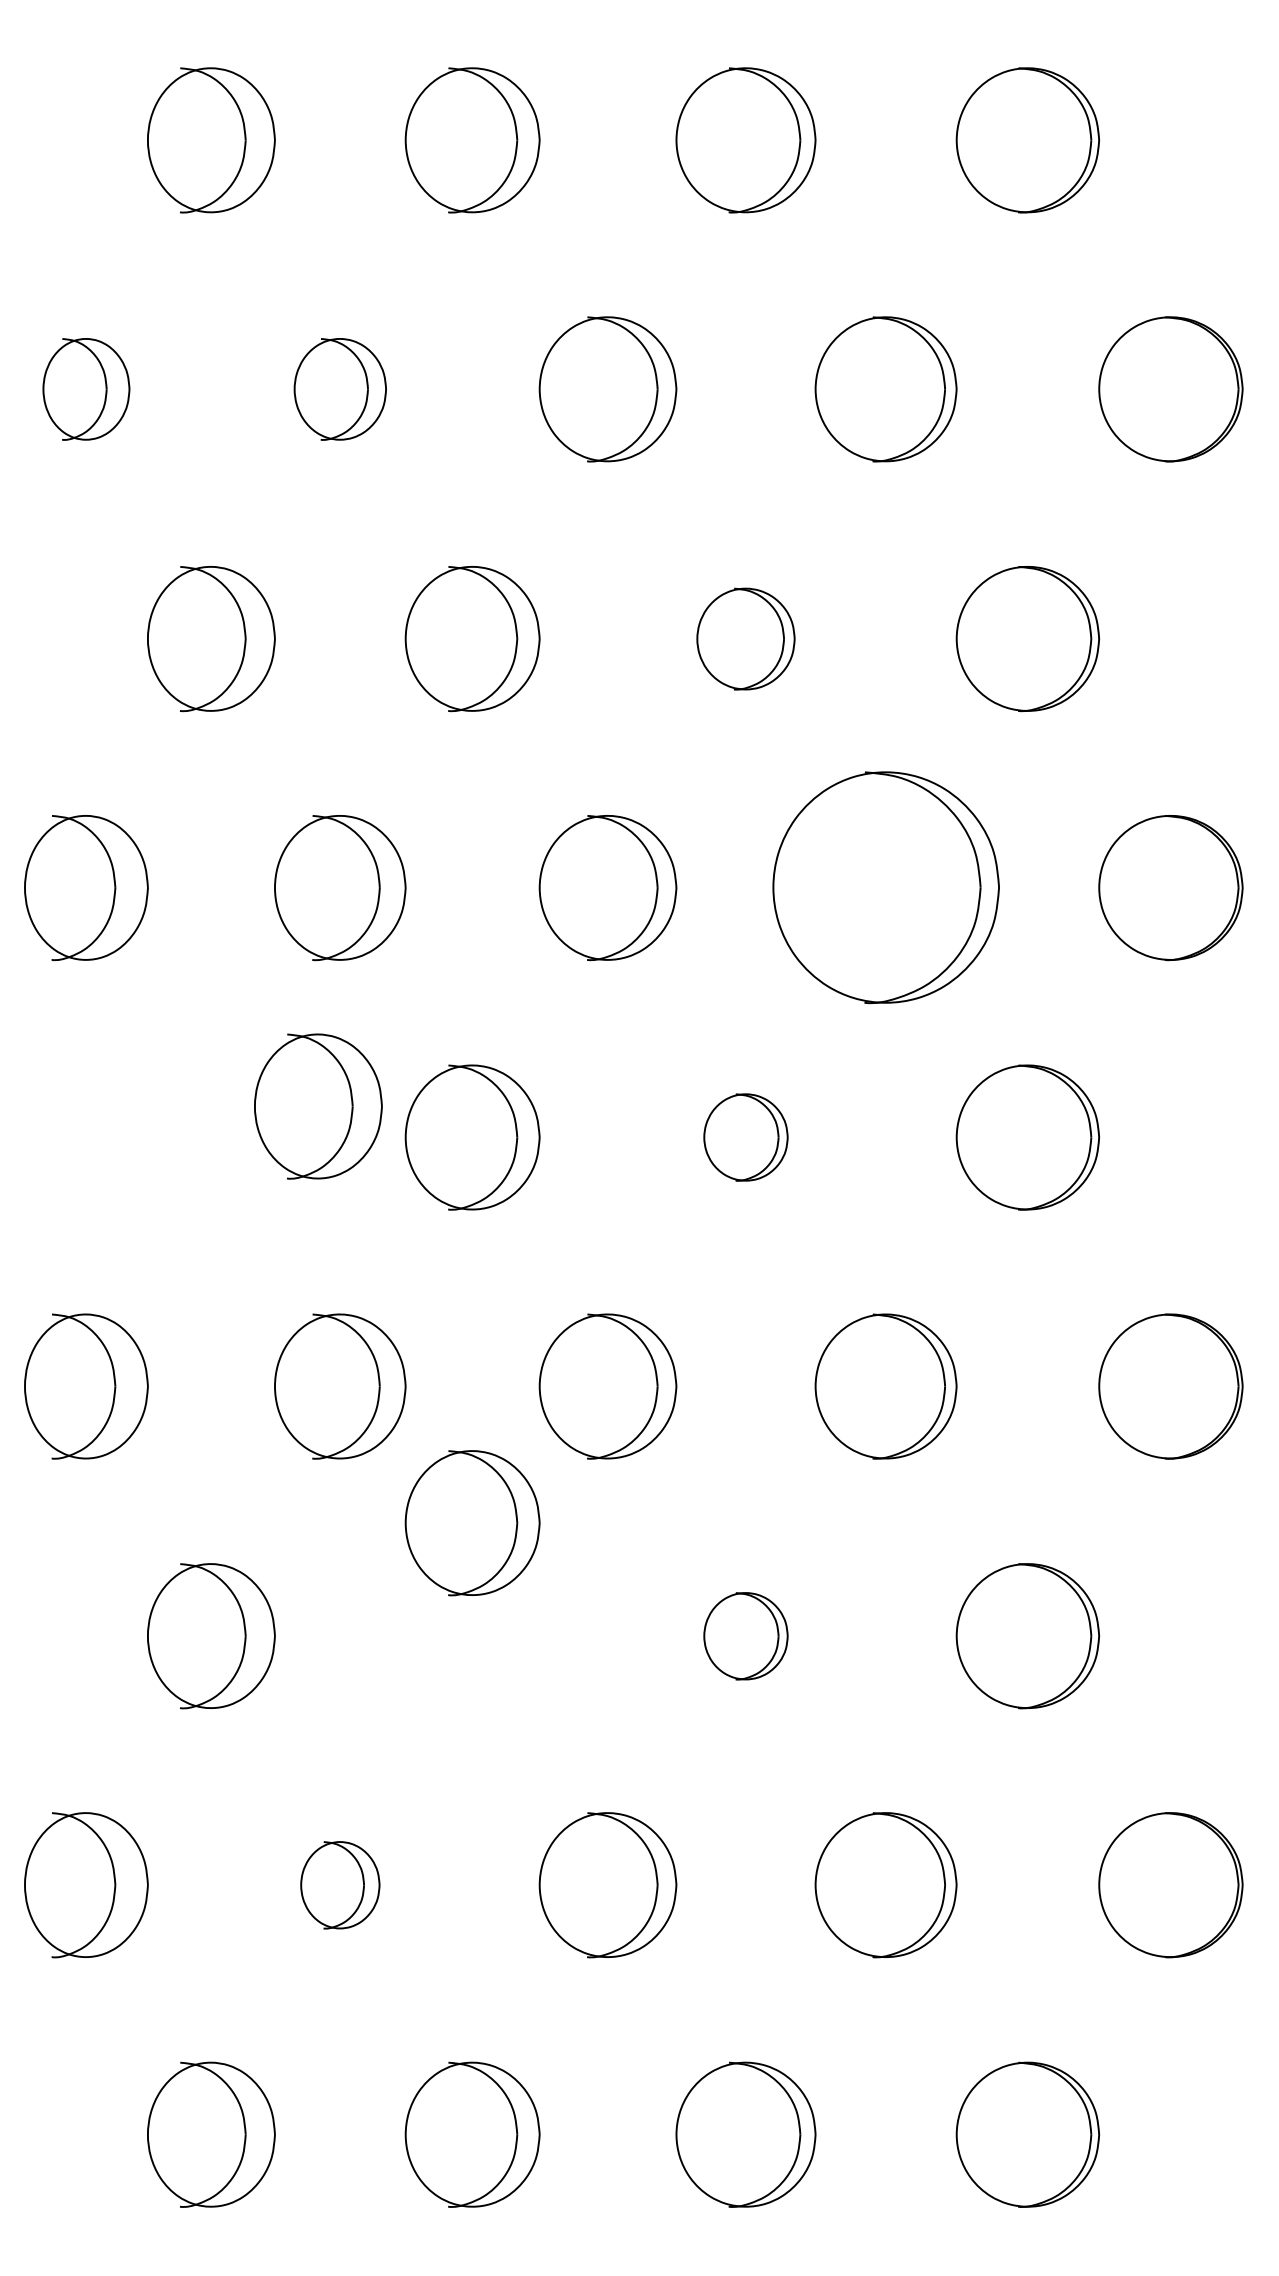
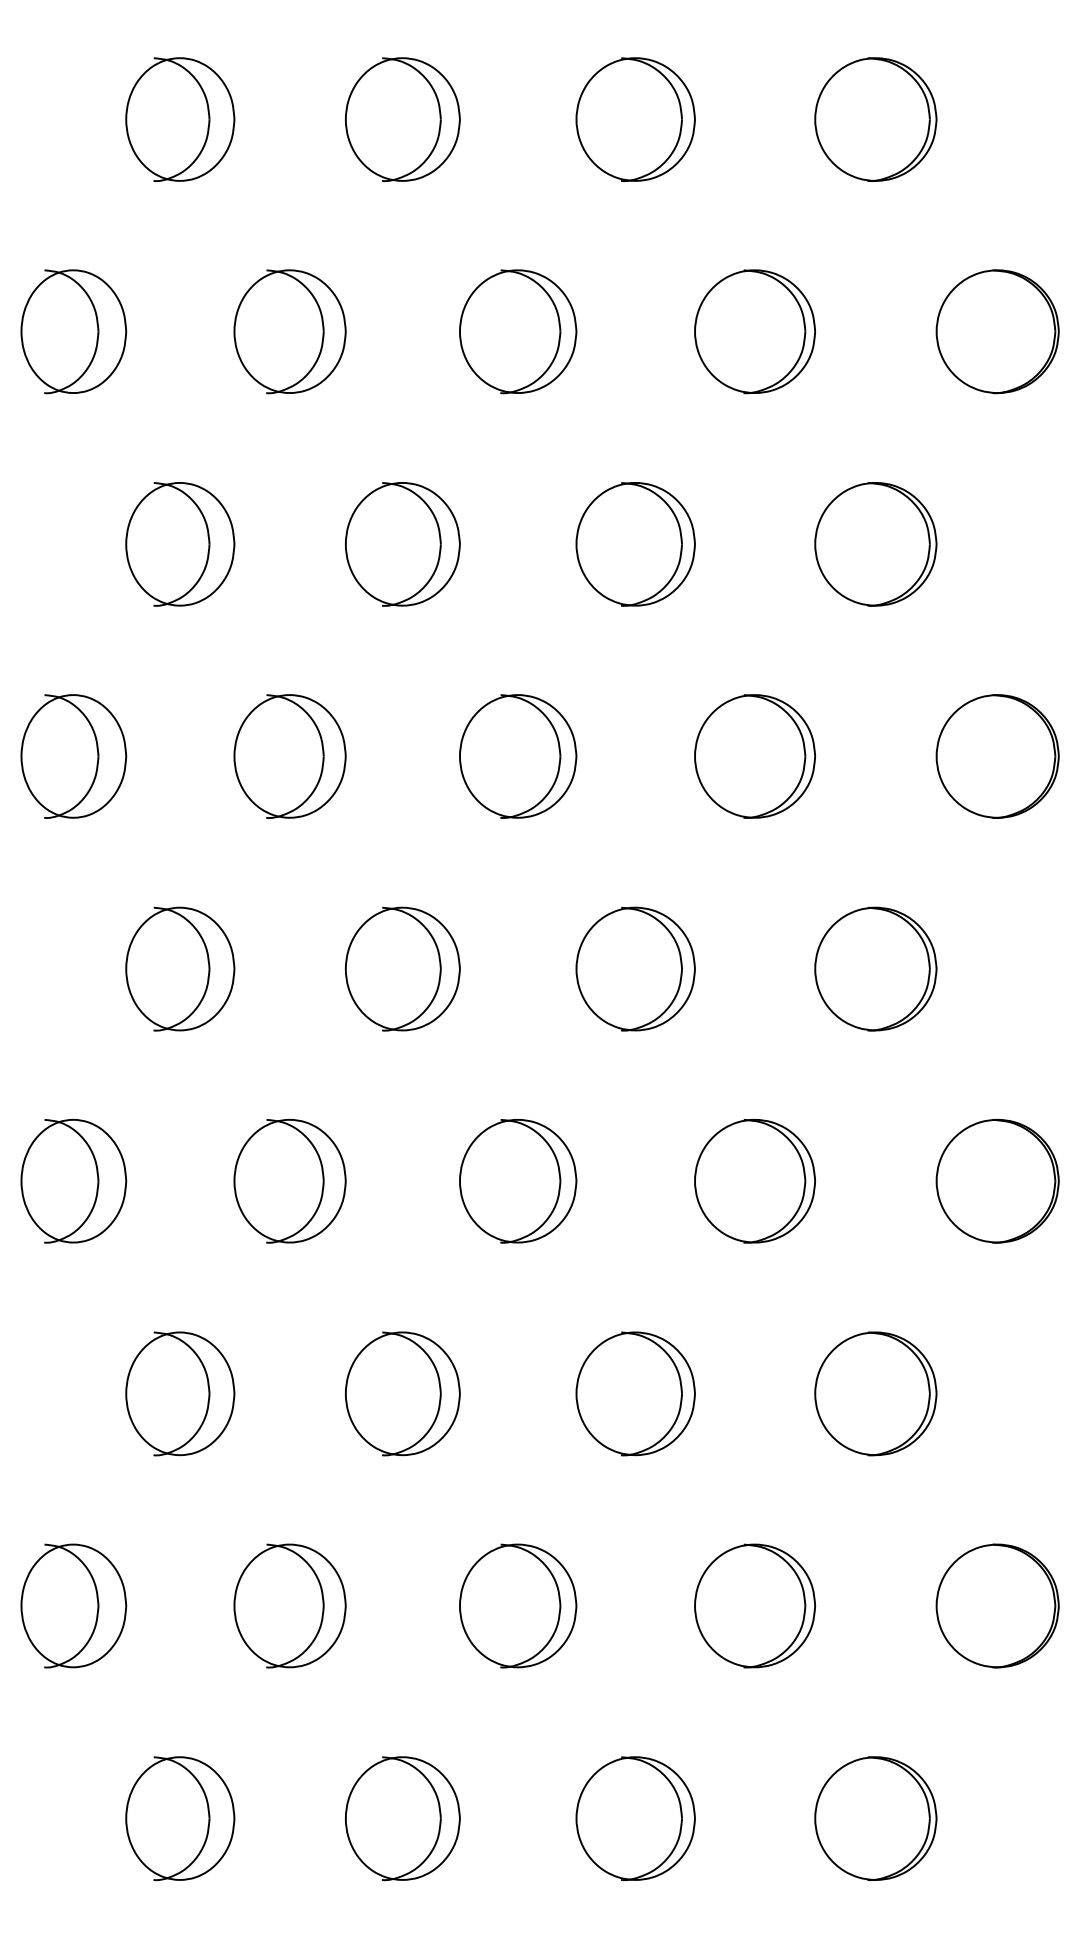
part: (86, 389) -> (73, 331), size x1.43
part: (340, 389) -> (290, 331), size x1.43
part: (745, 639) -> (635, 544), size x1.43
part: (885, 888) -> (754, 756), size x0.62
part: (318, 1106) -> (180, 969), moved
part: (745, 1137) -> (635, 969), size x1.67
part: (472, 1523) -> (402, 1394), moved
part: (745, 1636) -> (635, 1394), size x1.67
part: (340, 1885) -> (290, 1606), size x1.67

